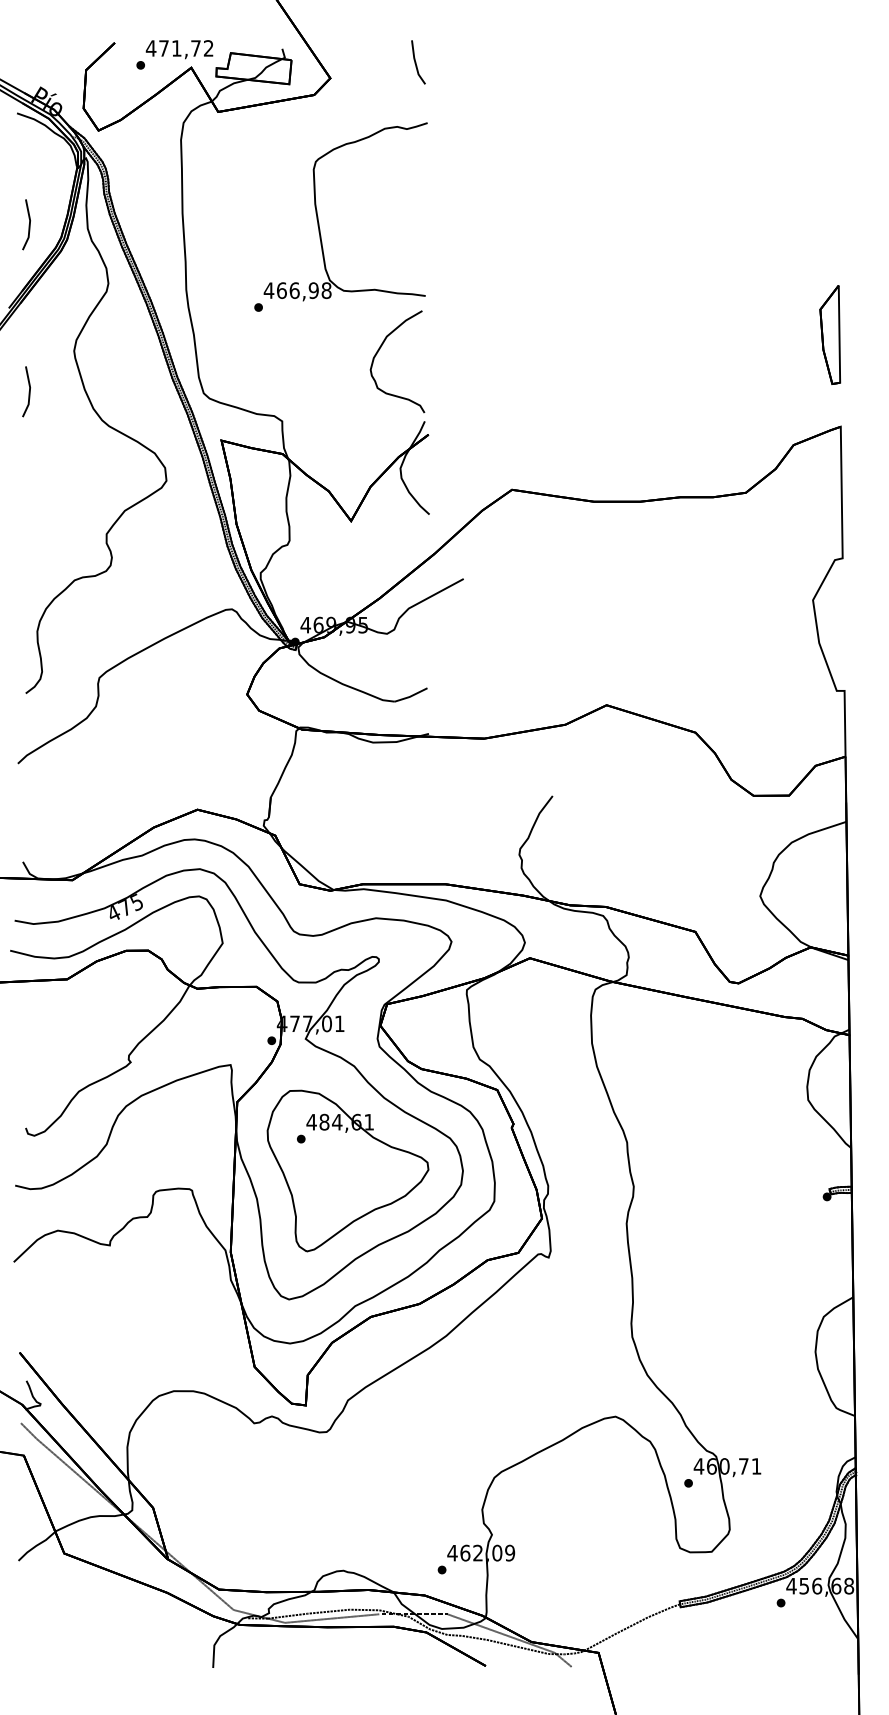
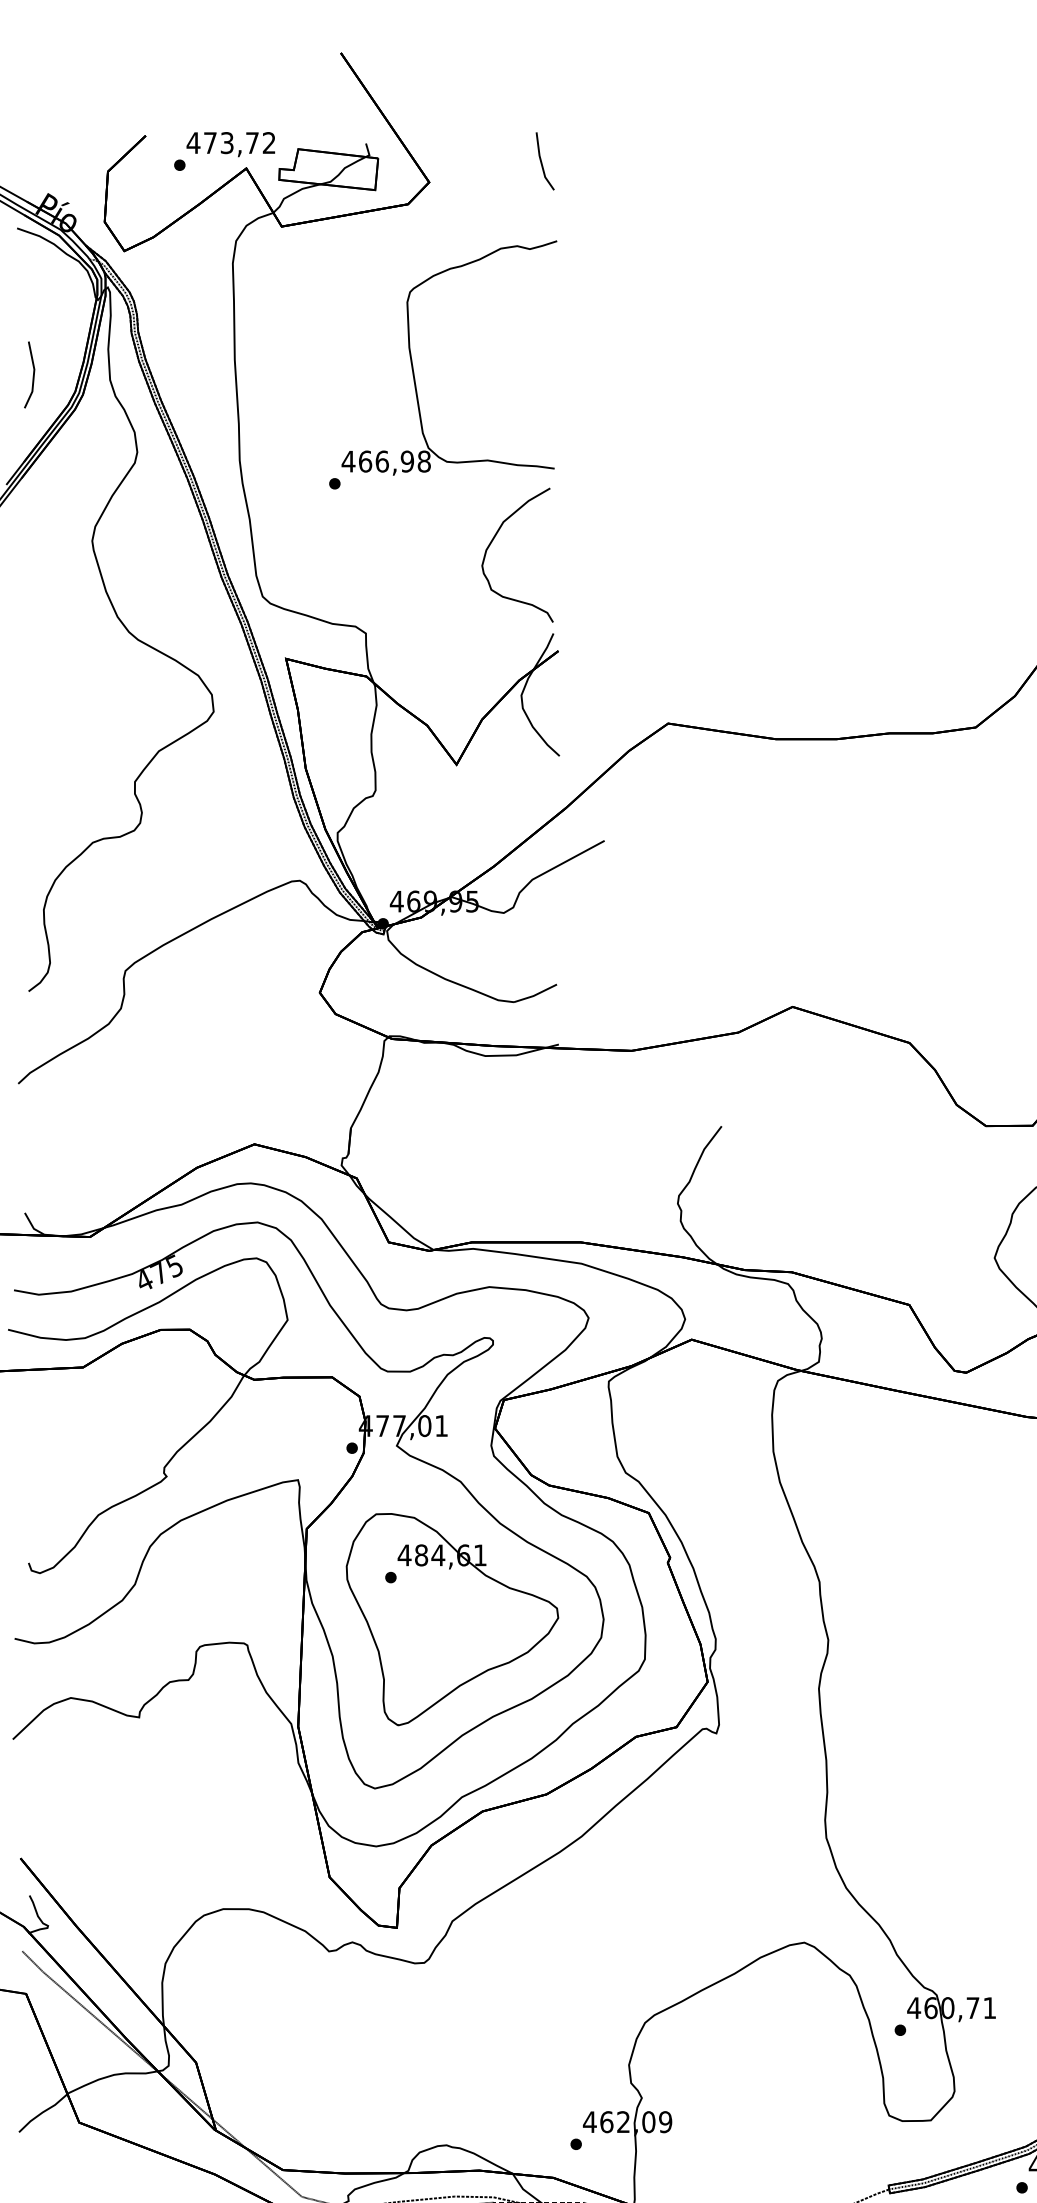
text: (176, 48) -> (226, 143), 471,72 -> 473,72
part: (26, 391) -> (29, 594), removed

